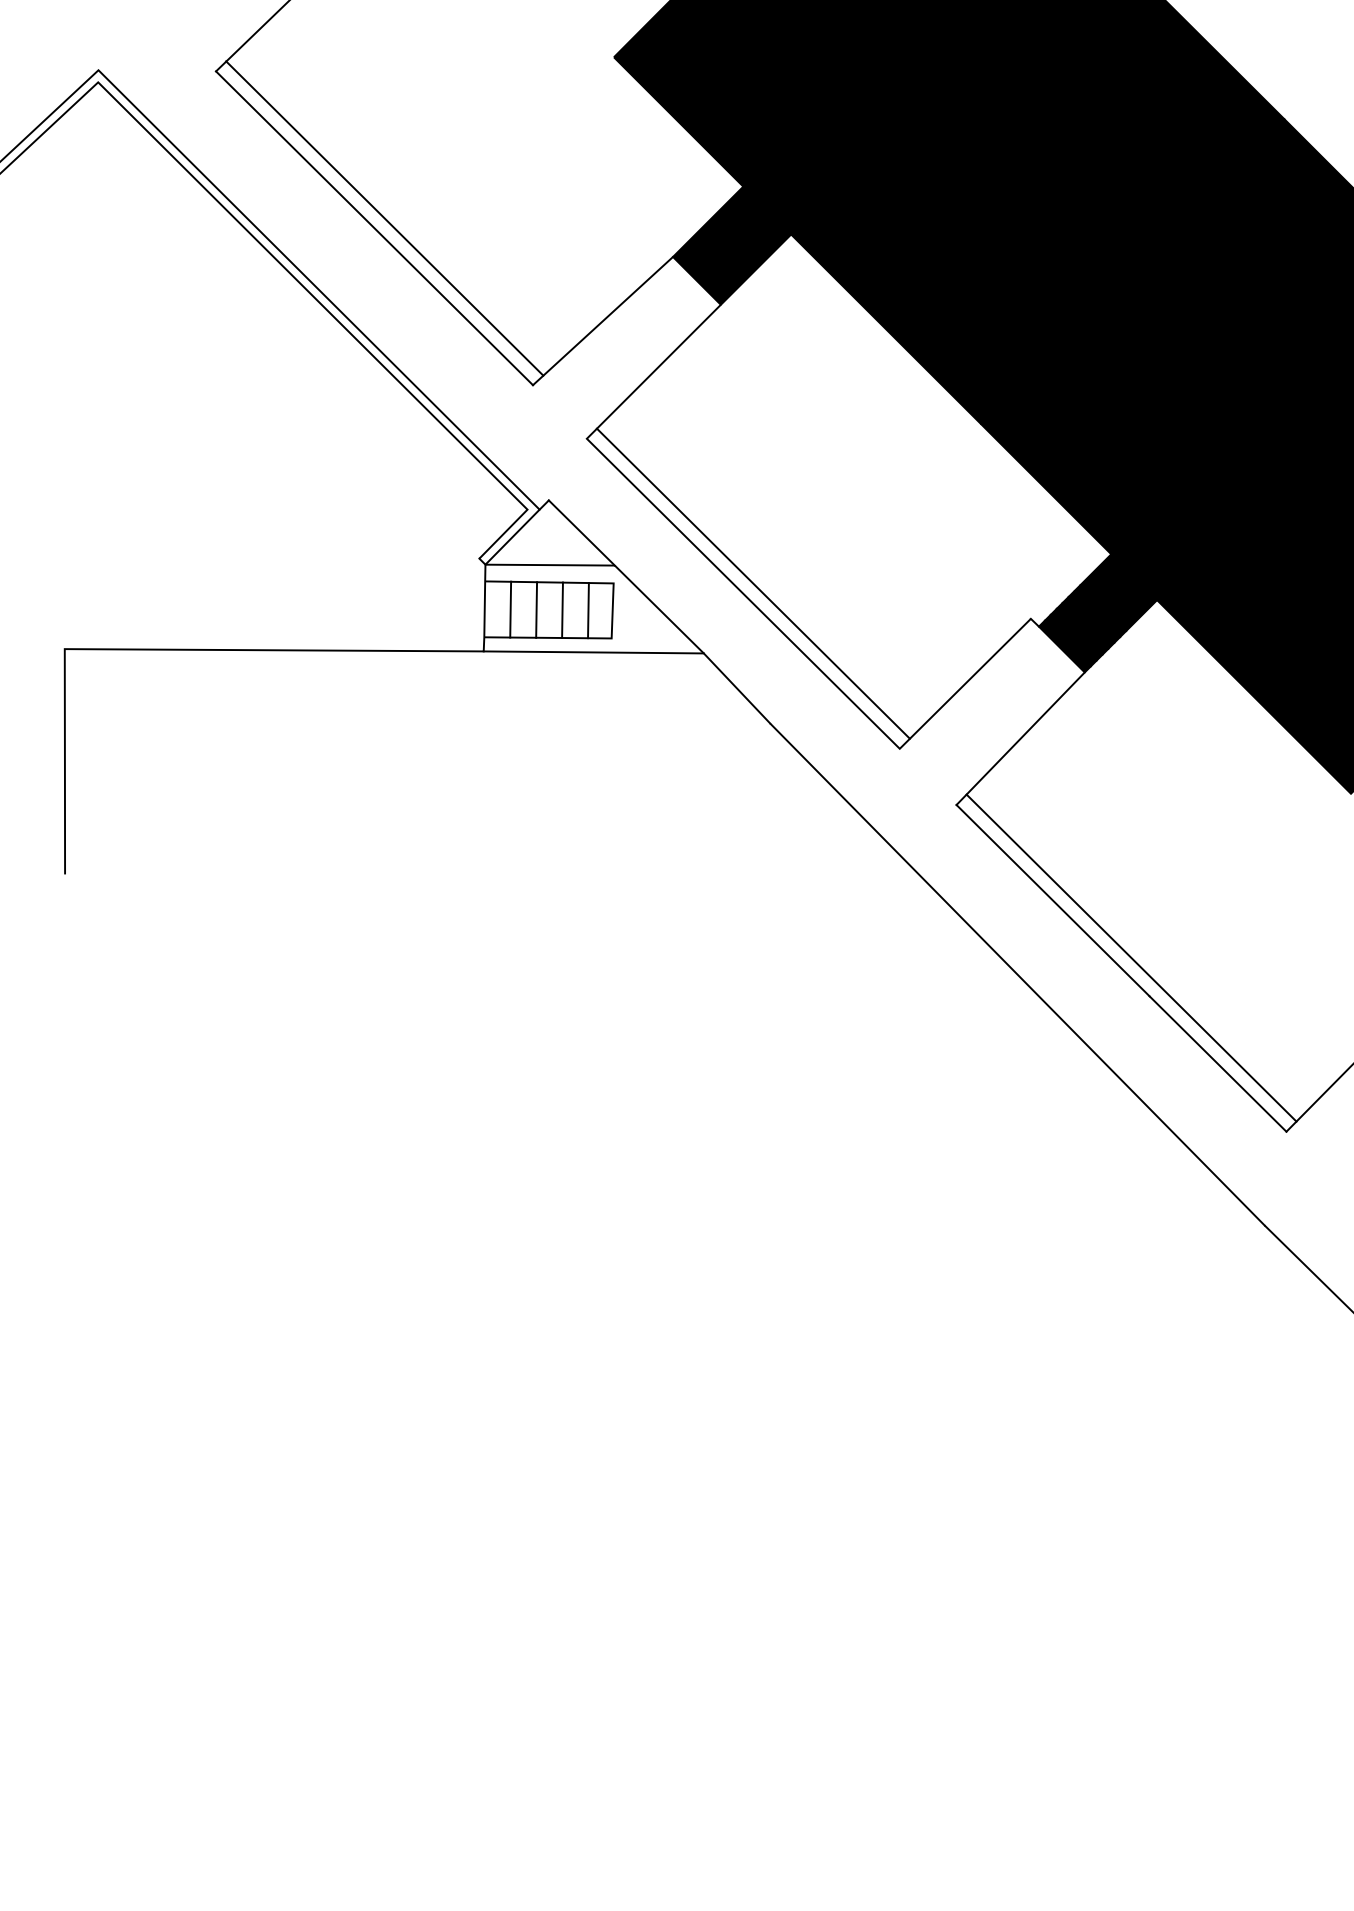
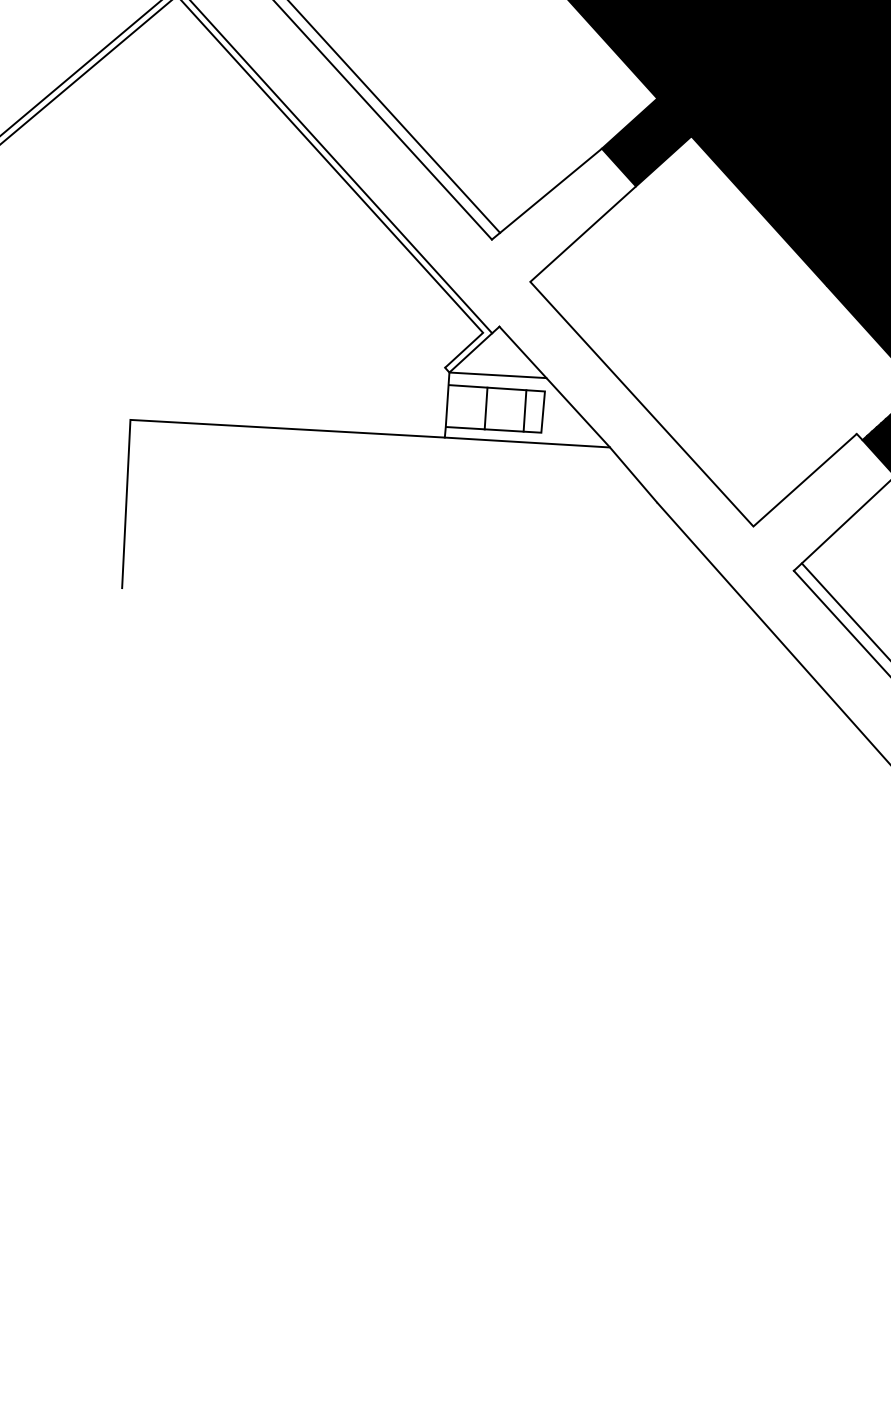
line: (752, 583) -> (649, 396), removed
line: (510, 609) -> (466, 407), removed
line: (562, 609) -> (505, 409), removed

